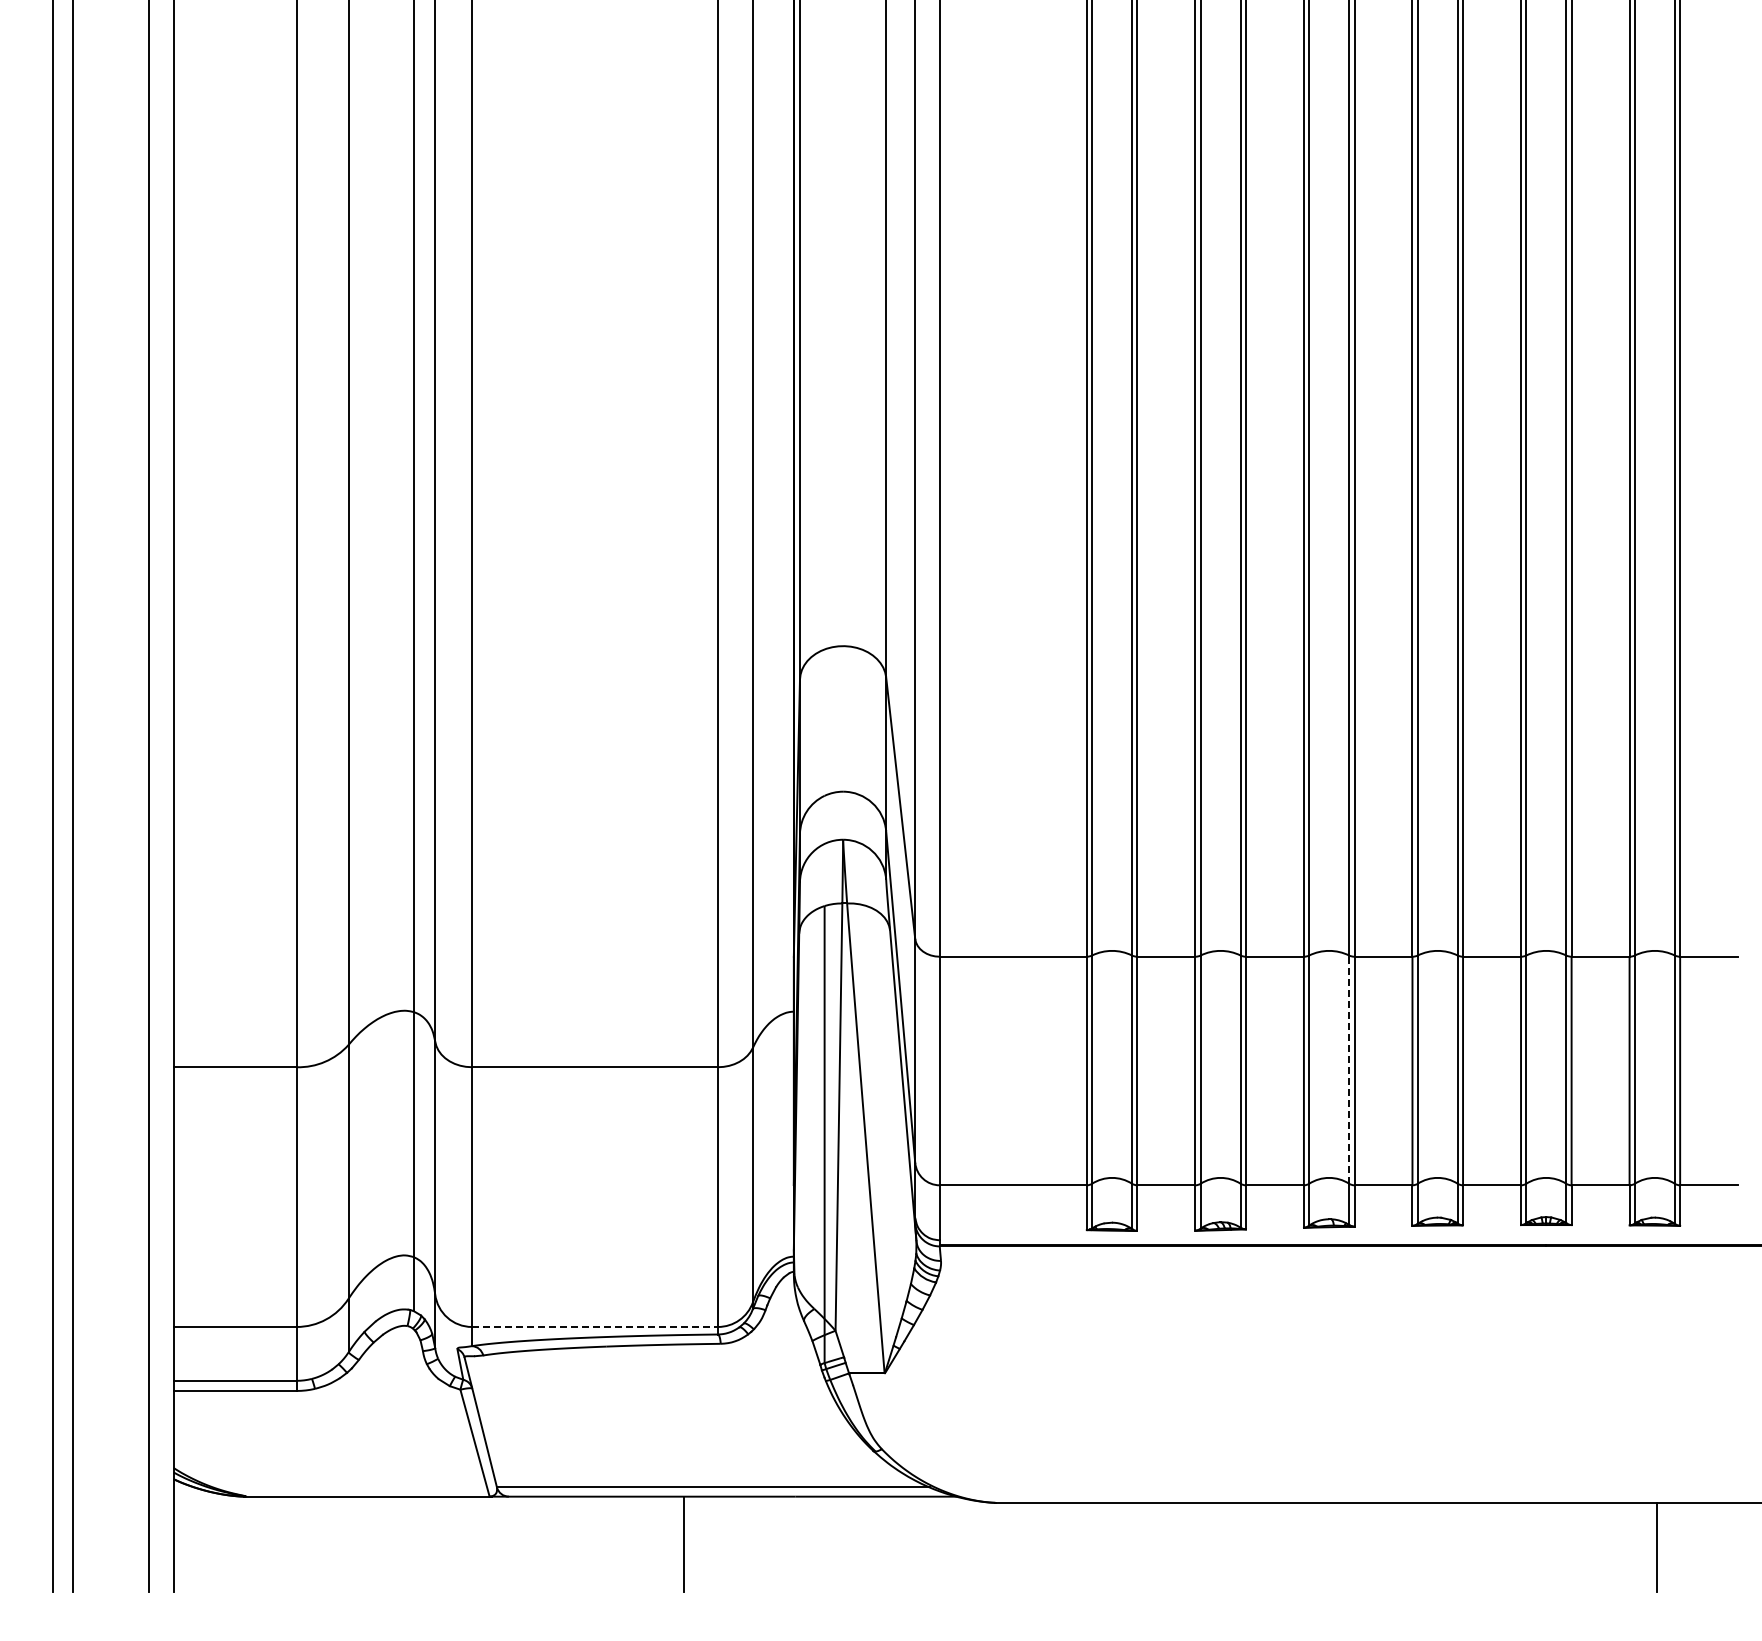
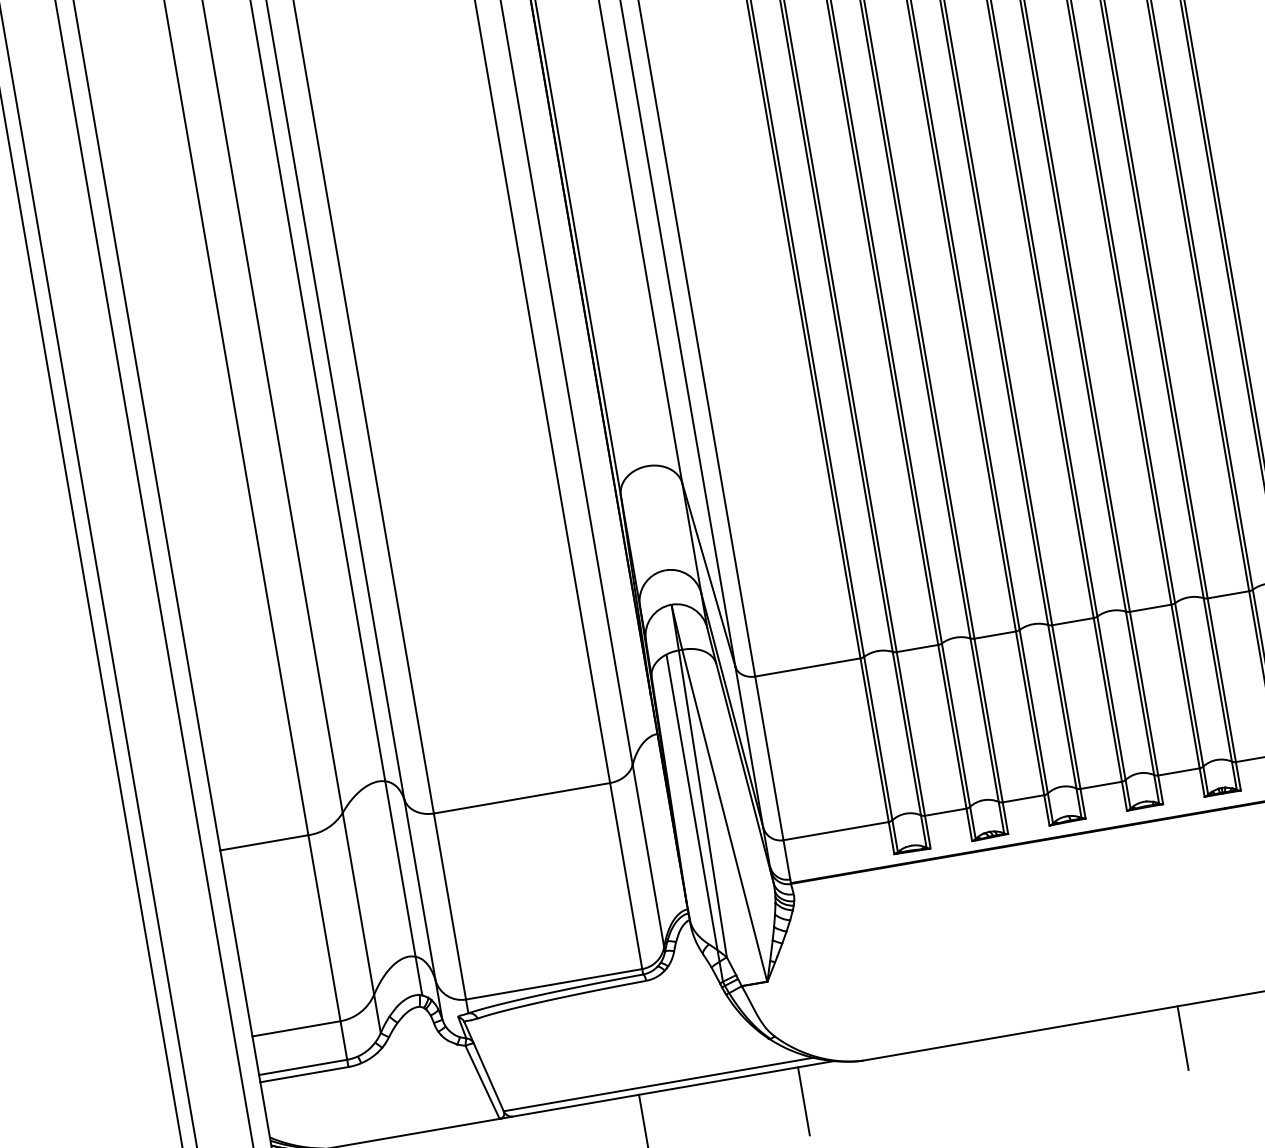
line: (1349, 1069) -> (1062, 706), dashed -> solid
line: (595, 1326) -> (554, 983), dashed -> solid
line: (906, 1543) -> (803, 1100), added
line: (1435, 1546) -> (1183, 1037), added

